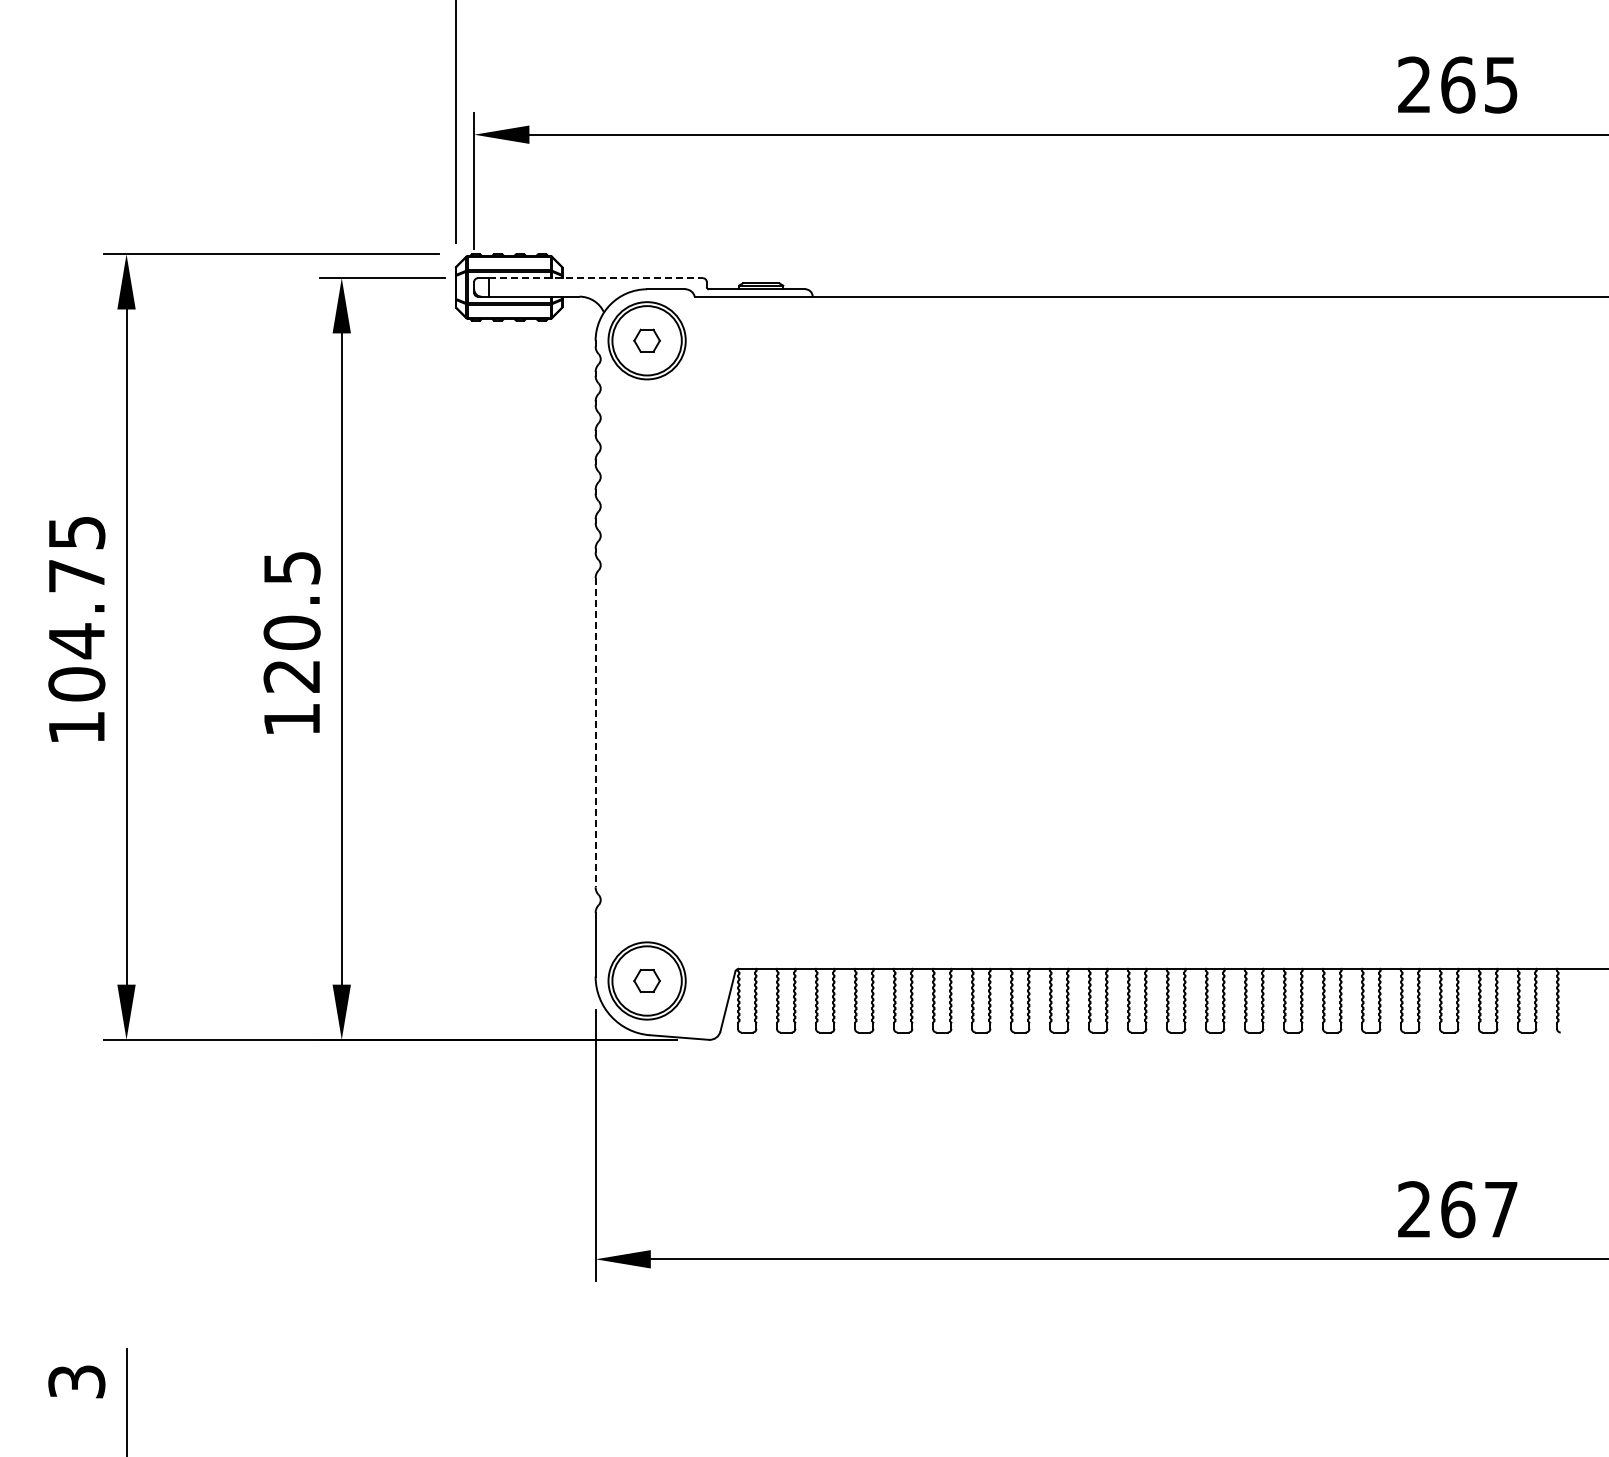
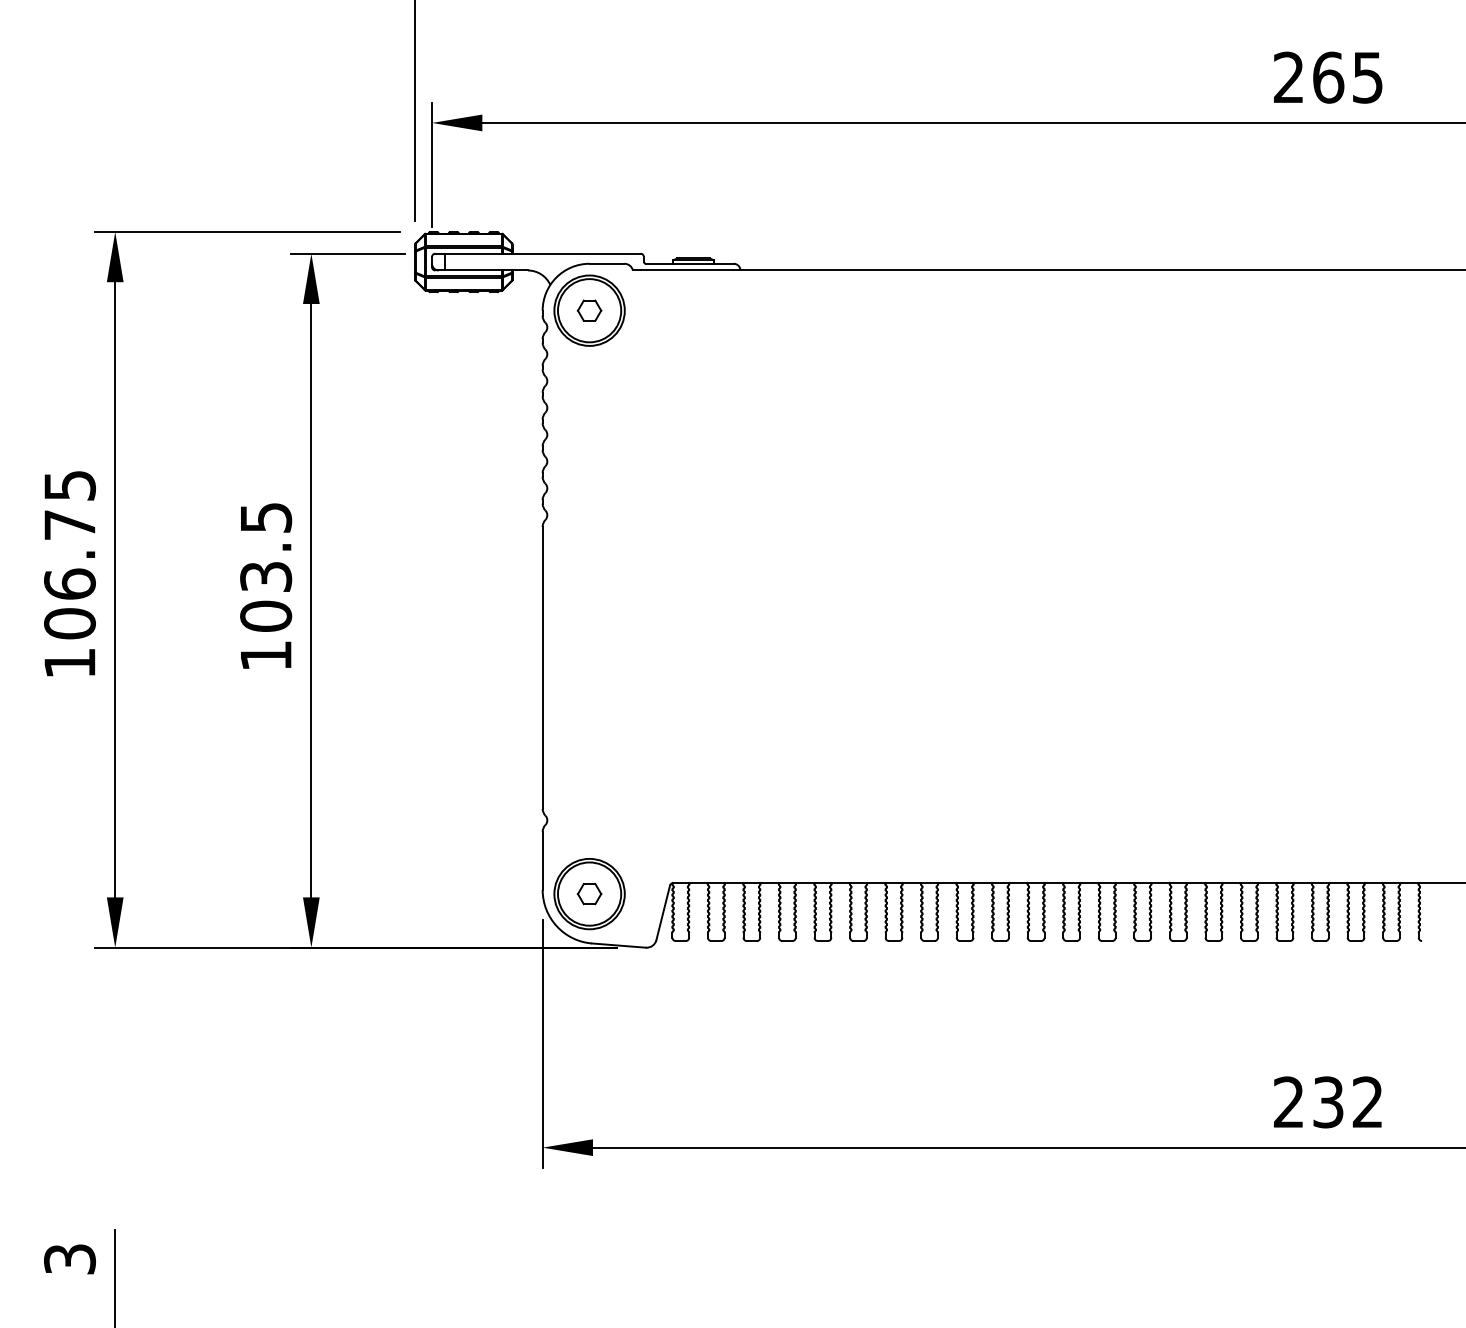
line: (596, 278) -> (543, 253), dashed -> solid
text: (76, 641) -> (69, 584), 104.75 -> 106.75
text: (291, 654) -> (265, 596), 120.5 -> 103.5
line: (595, 732) -> (542, 667), dashed -> solid
text: (1479, 1209) -> (1348, 1102), 267 -> 232

